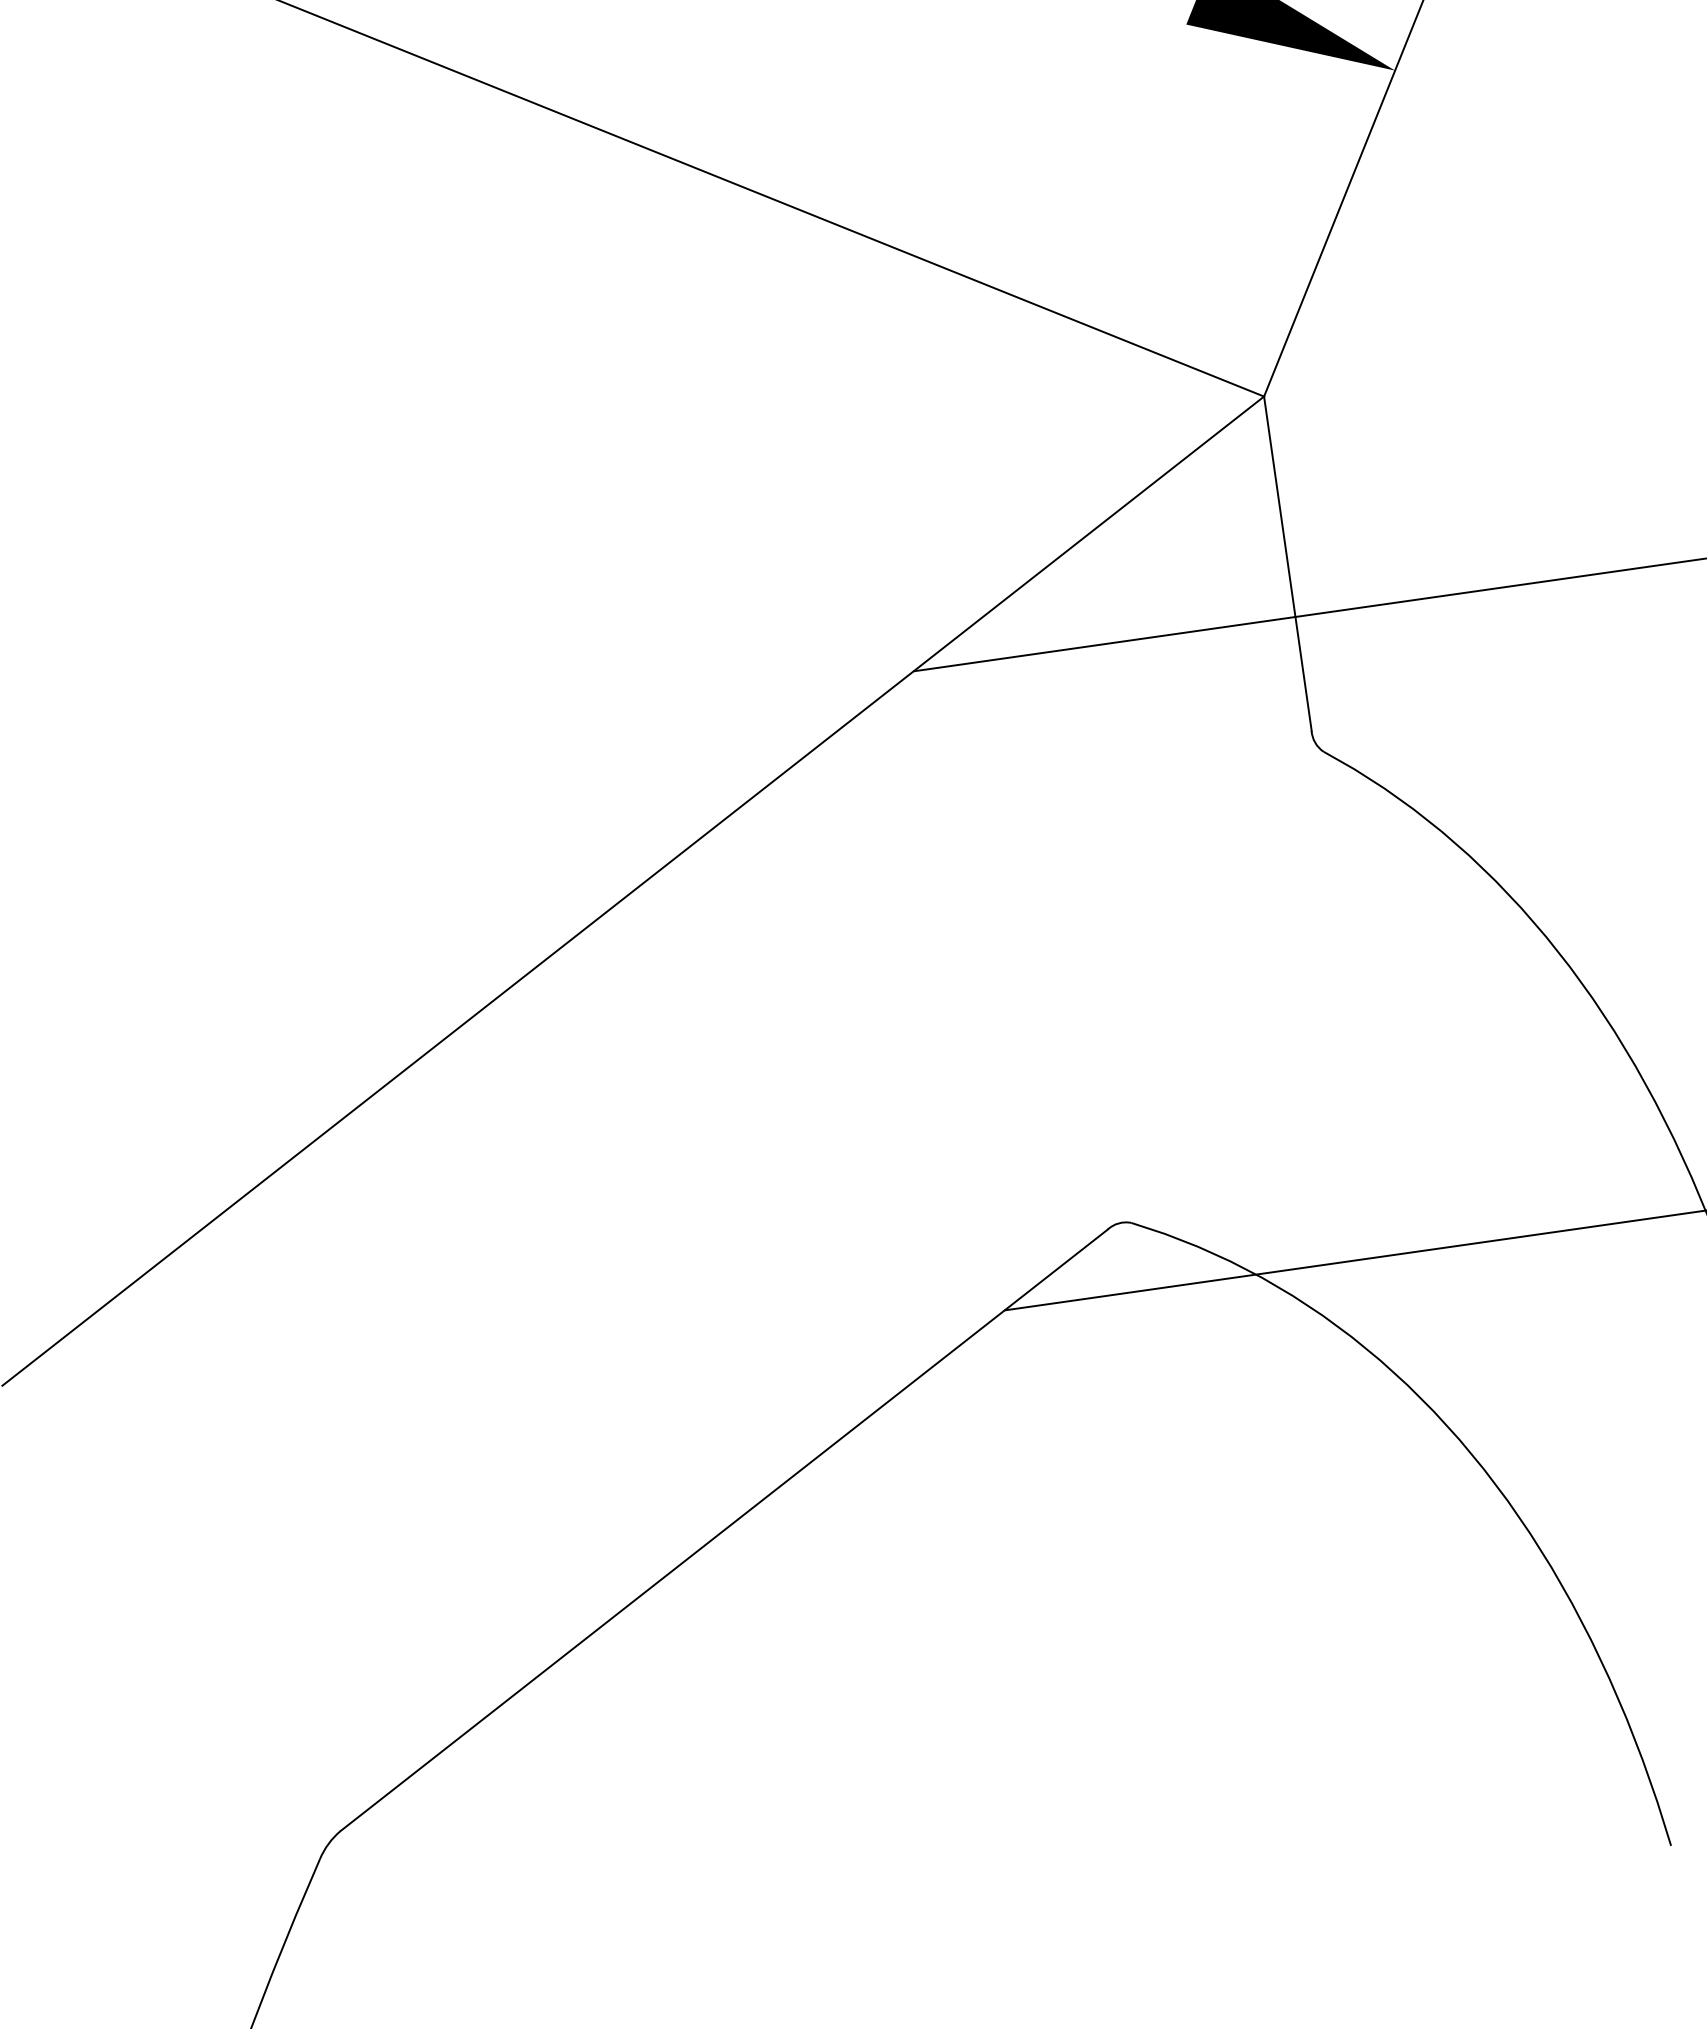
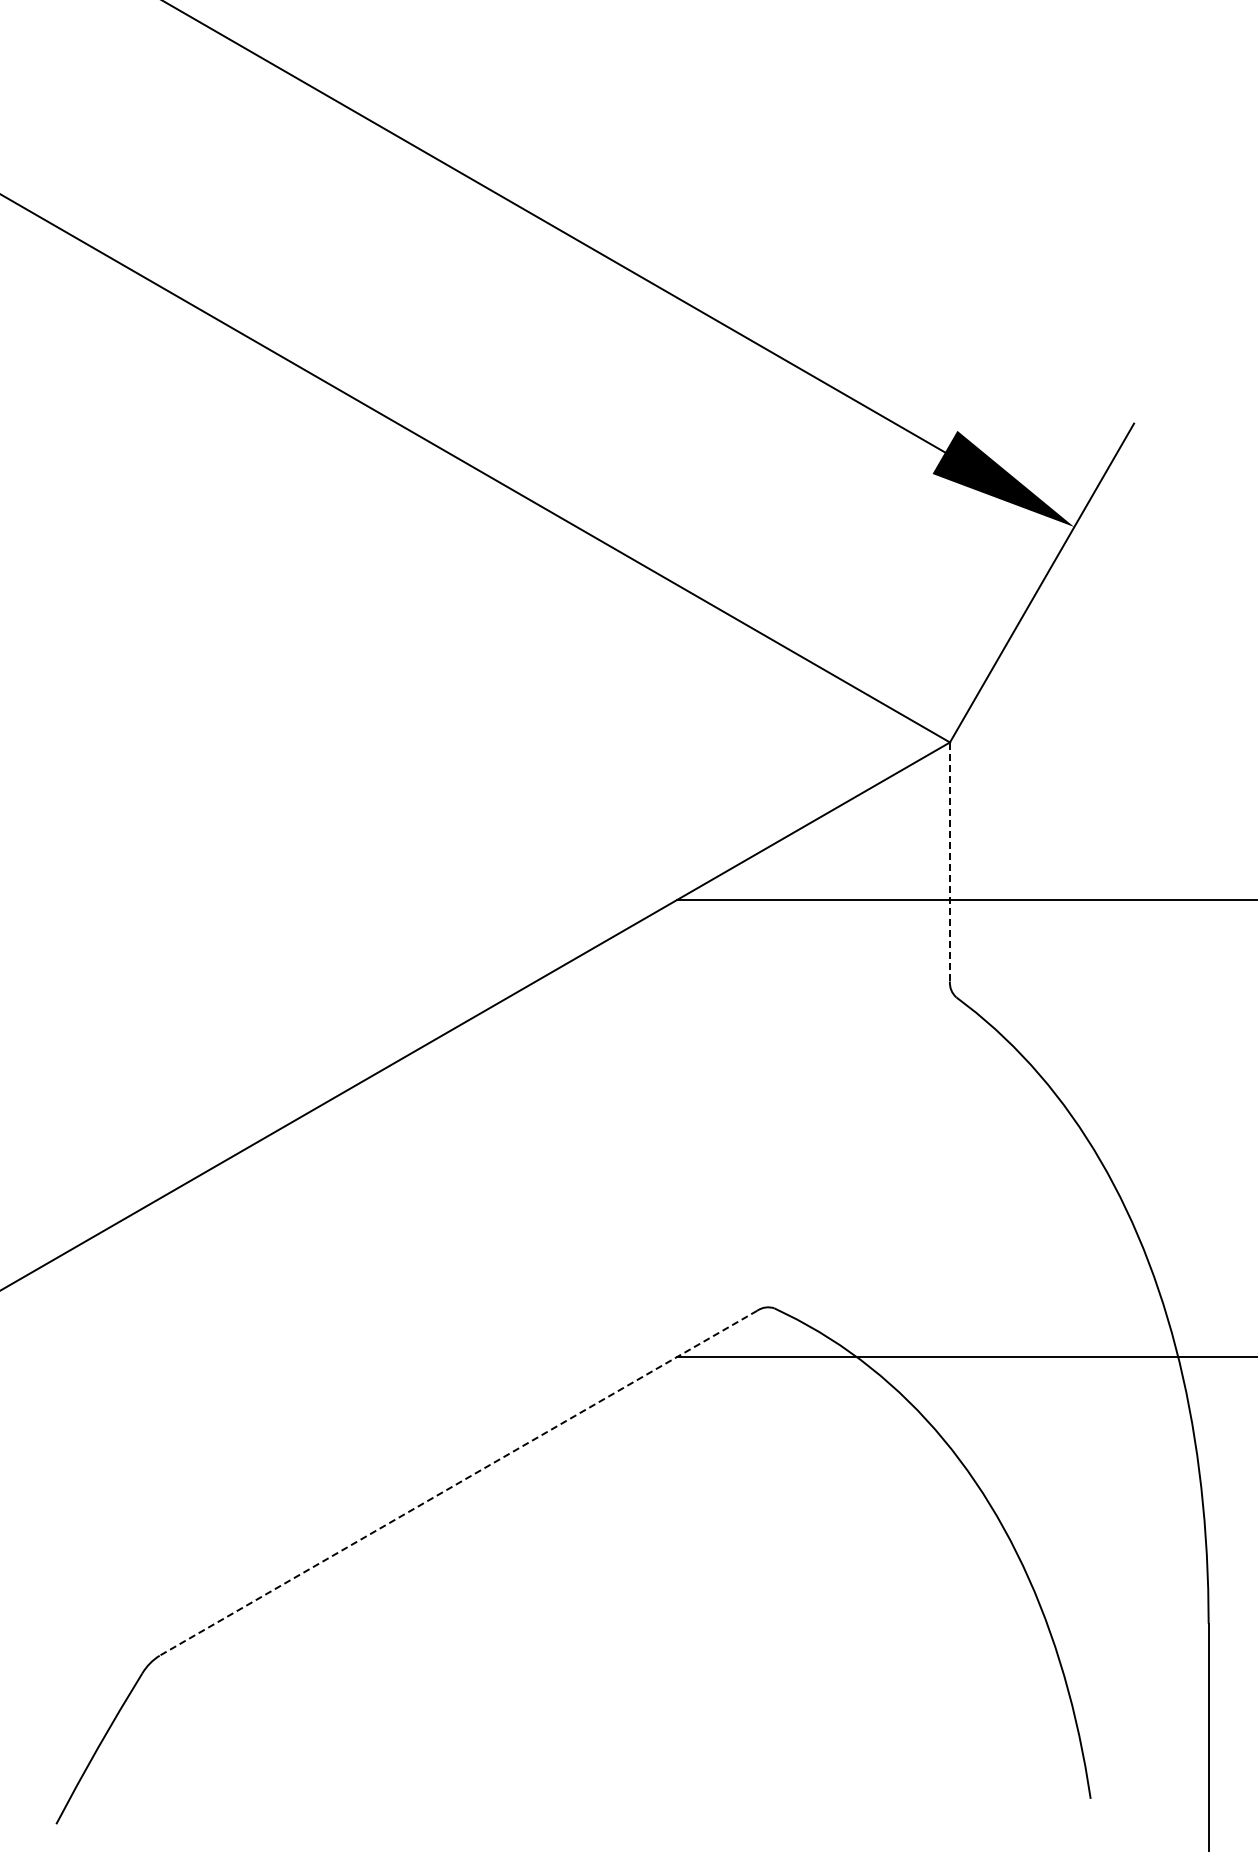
line: (1288, 562) -> (950, 861), solid -> dashed
line: (724, 1530) -> (458, 1483), solid -> dashed

